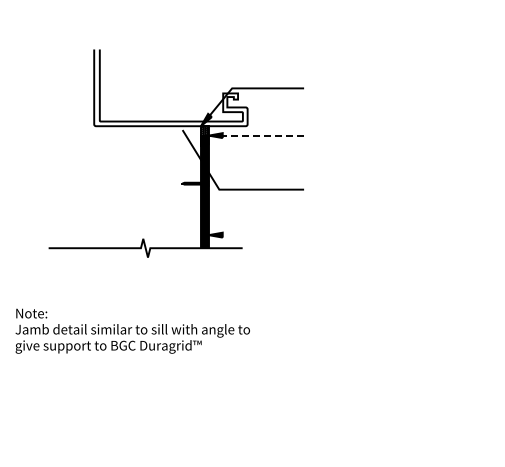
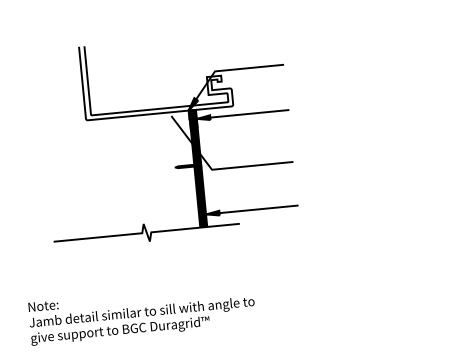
line: (256, 135) -> (242, 114), dashed -> solid
line: (256, 235) -> (251, 210), added

